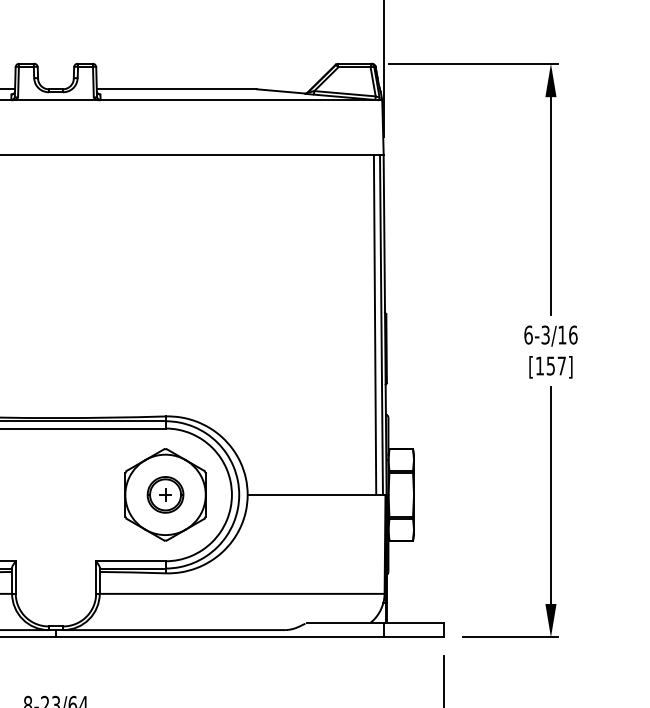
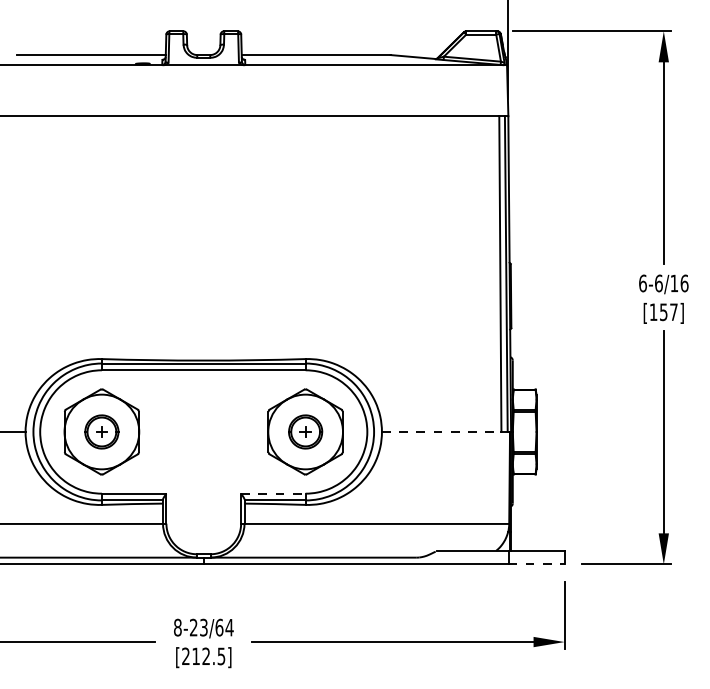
text: (545, 335) -> (658, 283), 6-3/16 -> 6-6/16
line: (311, 495) -> (441, 432), solid -> dashed
line: (130, 561) -> (273, 493), solid -> dashed
line: (415, 637) -> (537, 564), solid -> dashed

